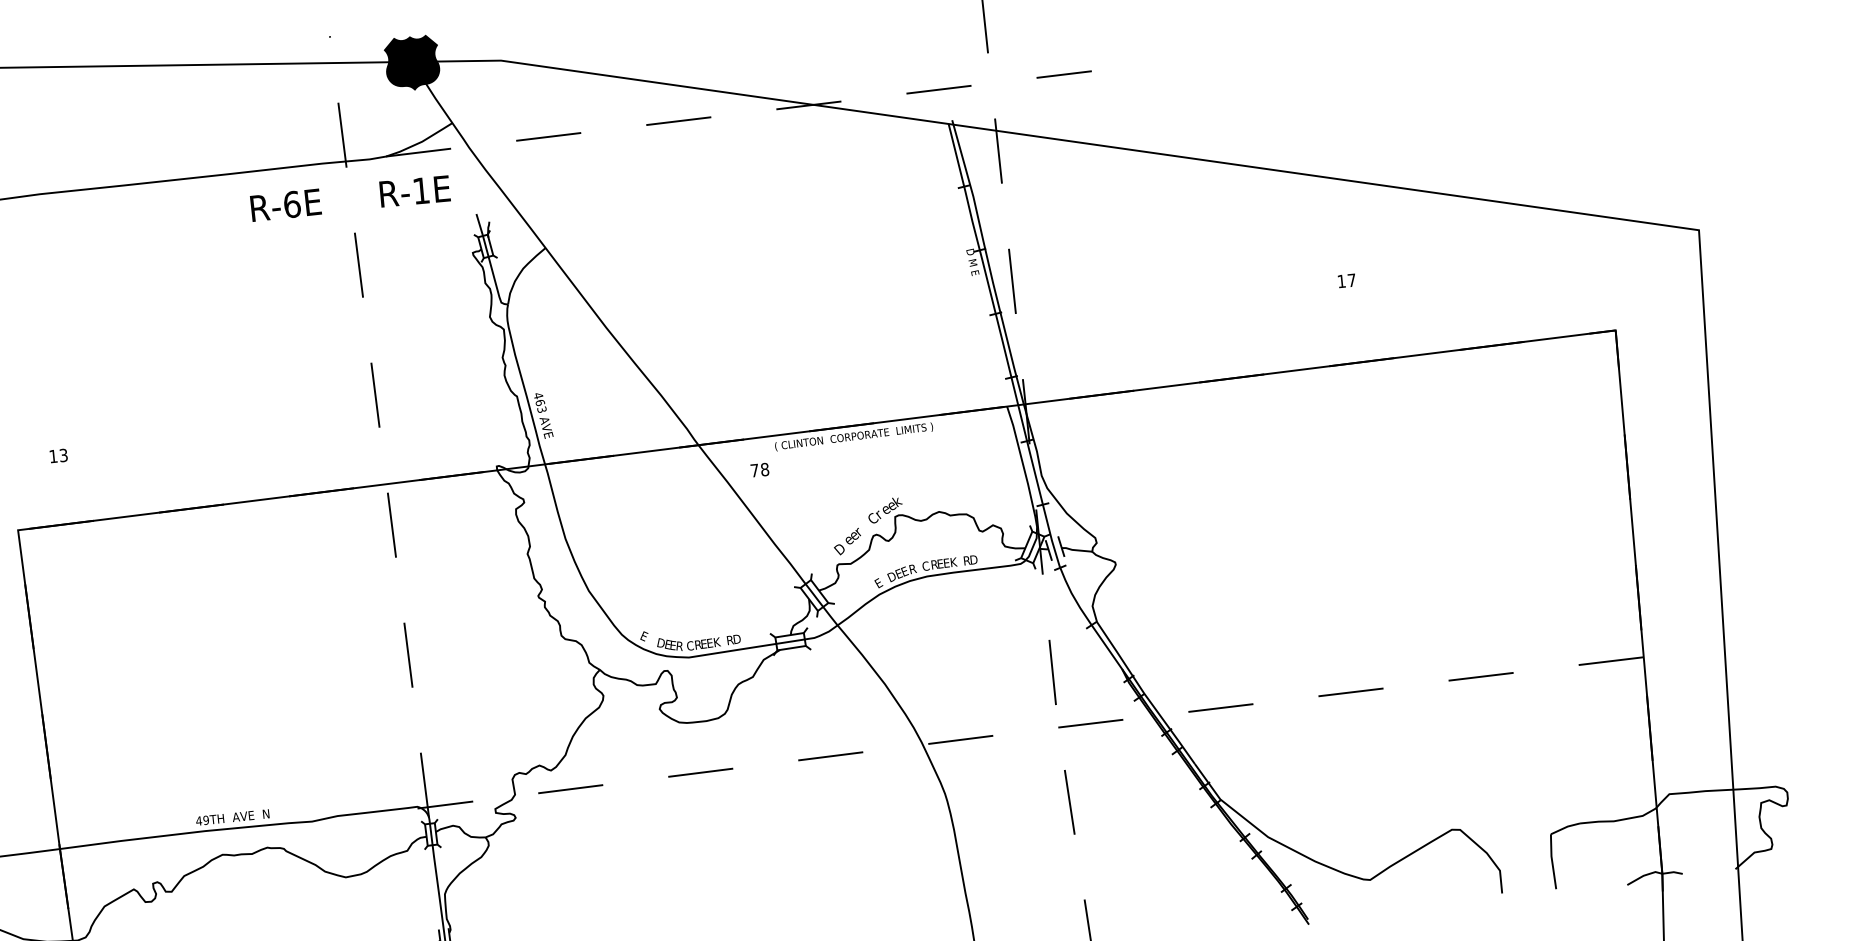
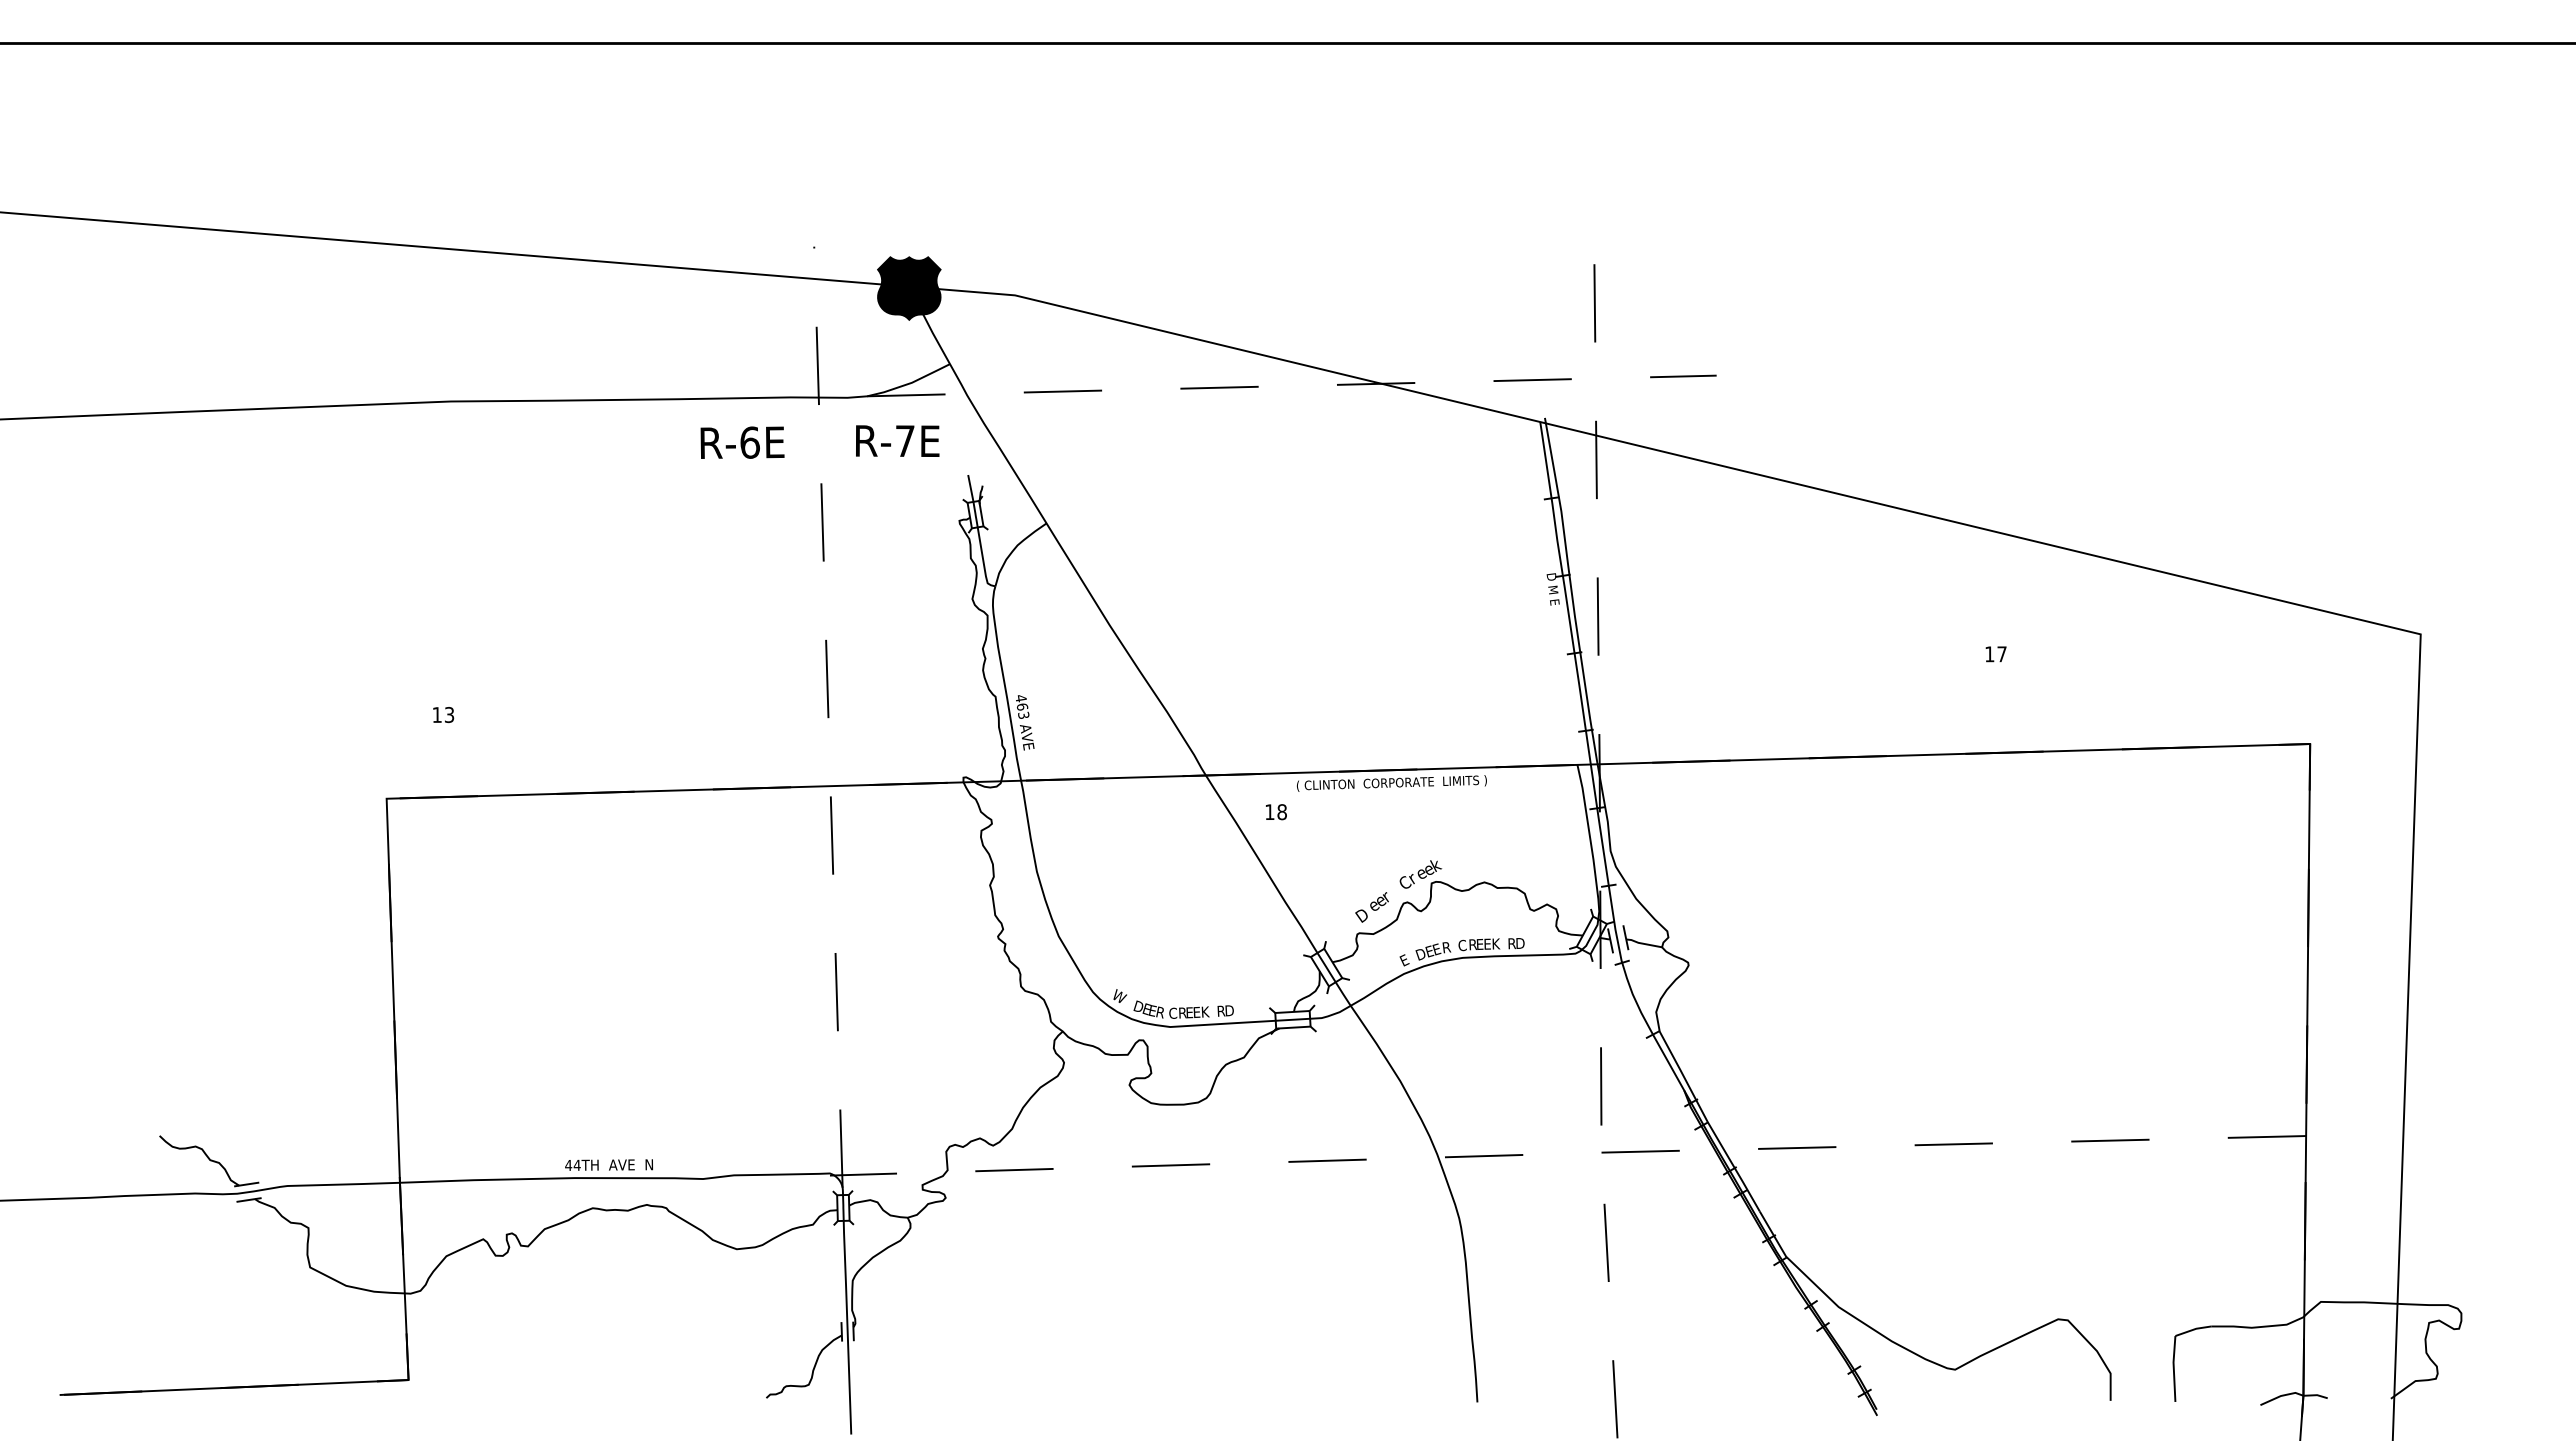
text: (421, 190) -> (905, 440), R-1E -> R-7E
text: (754, 470) -> (1269, 811), 78 -> 18
text: (645, 635) -> (1120, 995), E -> W
text: (205, 819) -> (576, 1164), 49TH -> 44TH

